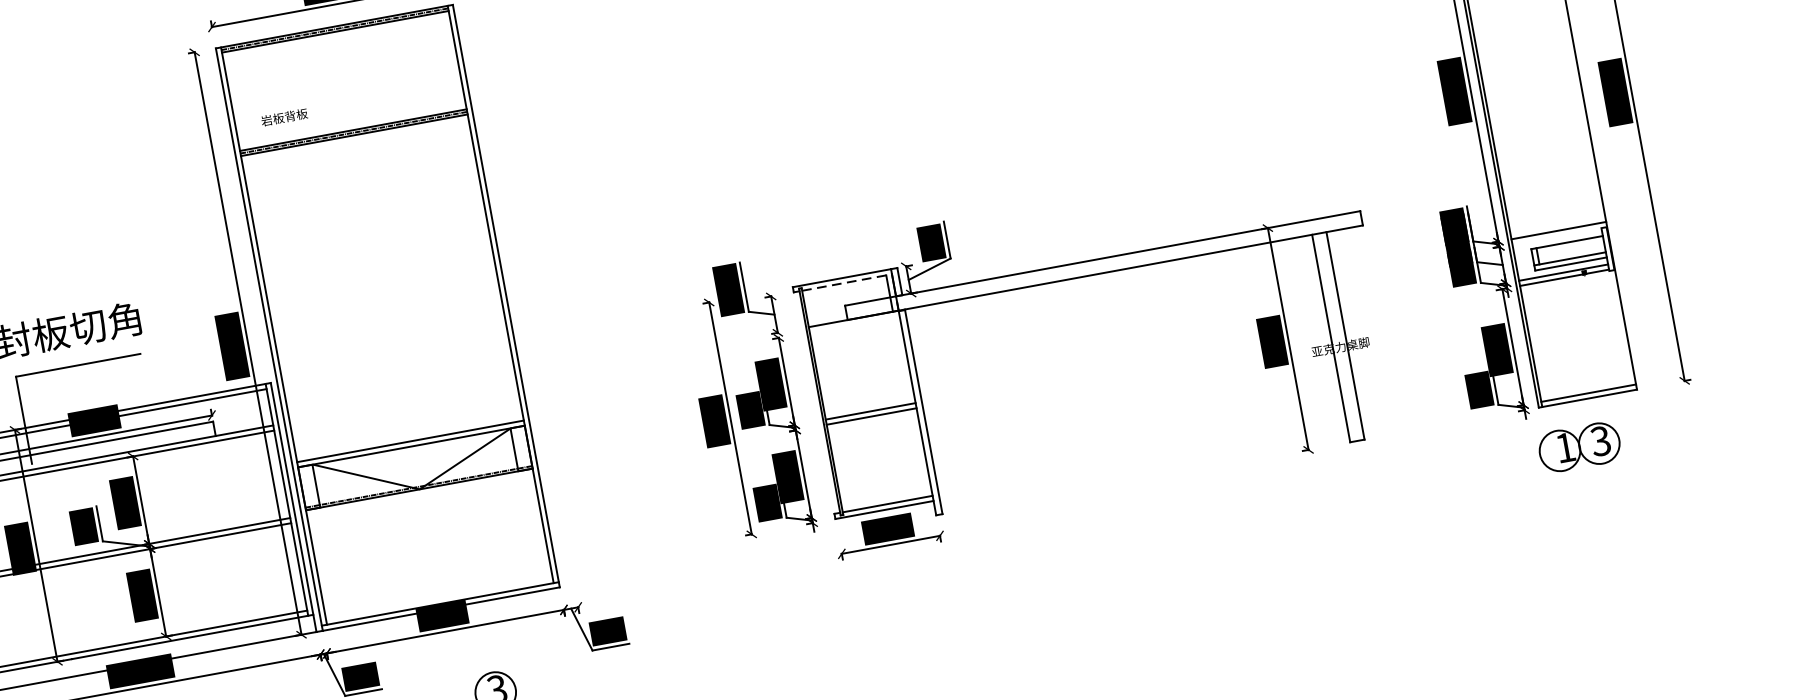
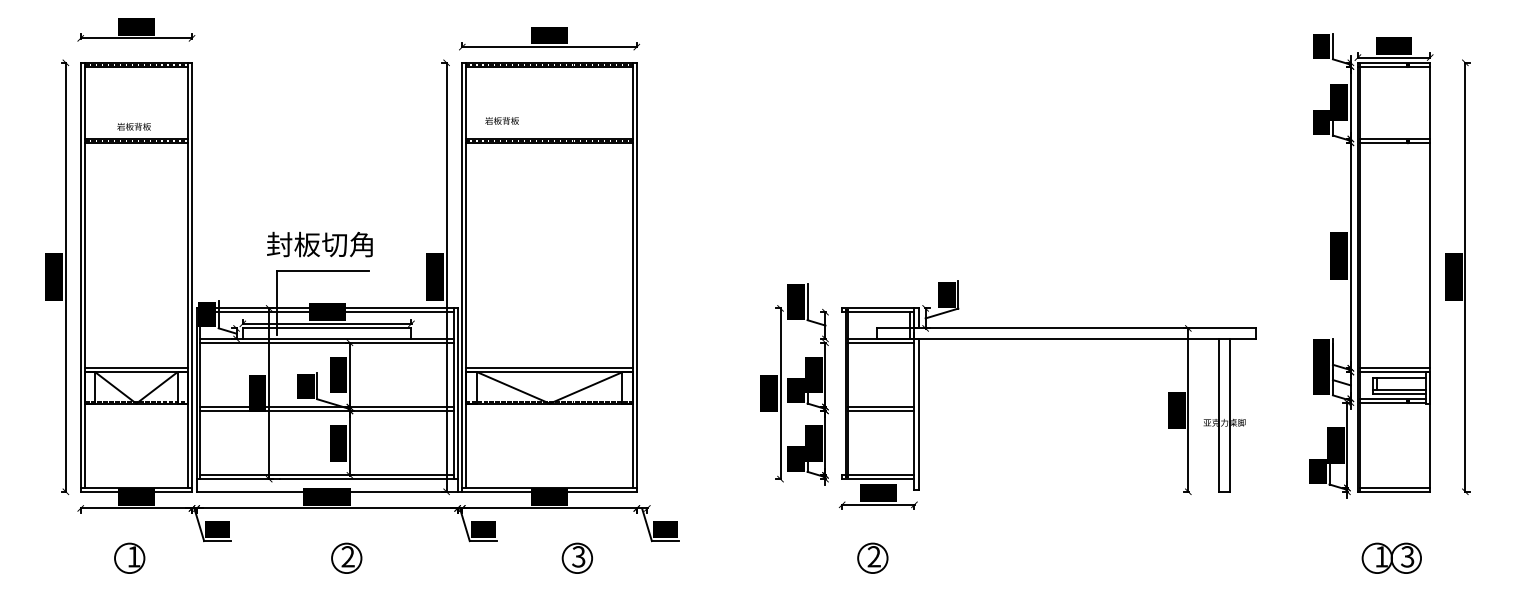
line: (1560, 236) -> (1395, 372), added
line: (847, 282) -> (881, 312), dashed -> solid
line: (854, 323) -> (881, 342), added
part: (1579, 446) -> (1391, 557), moved
part: (896, 617) -> (872, 557), added

